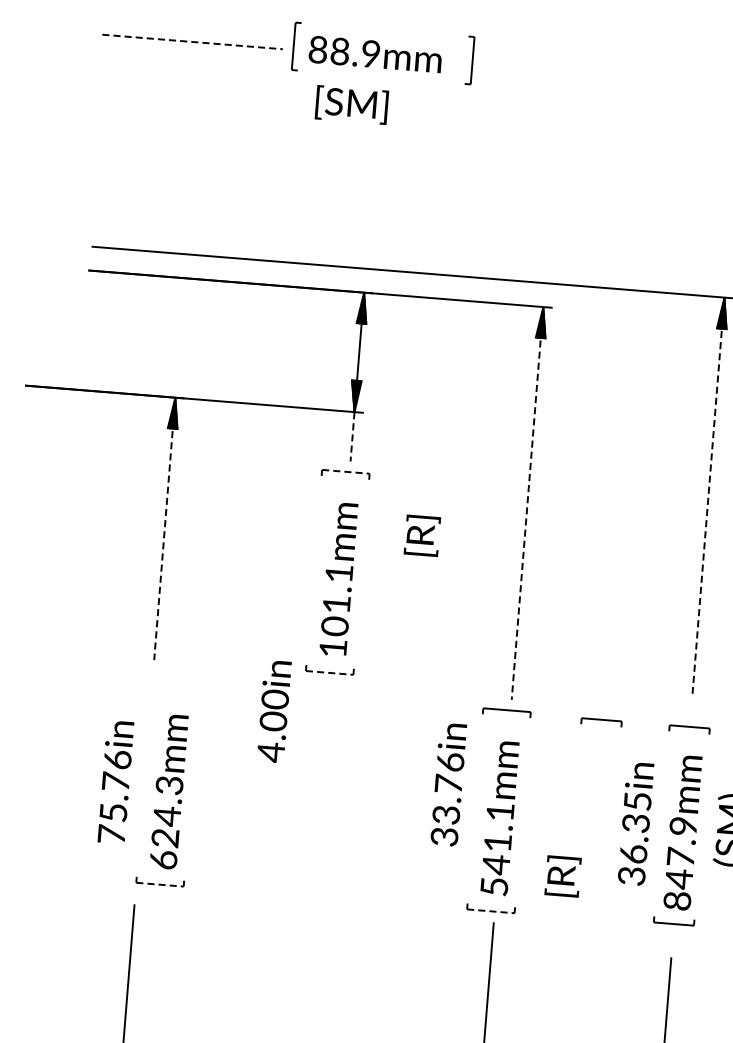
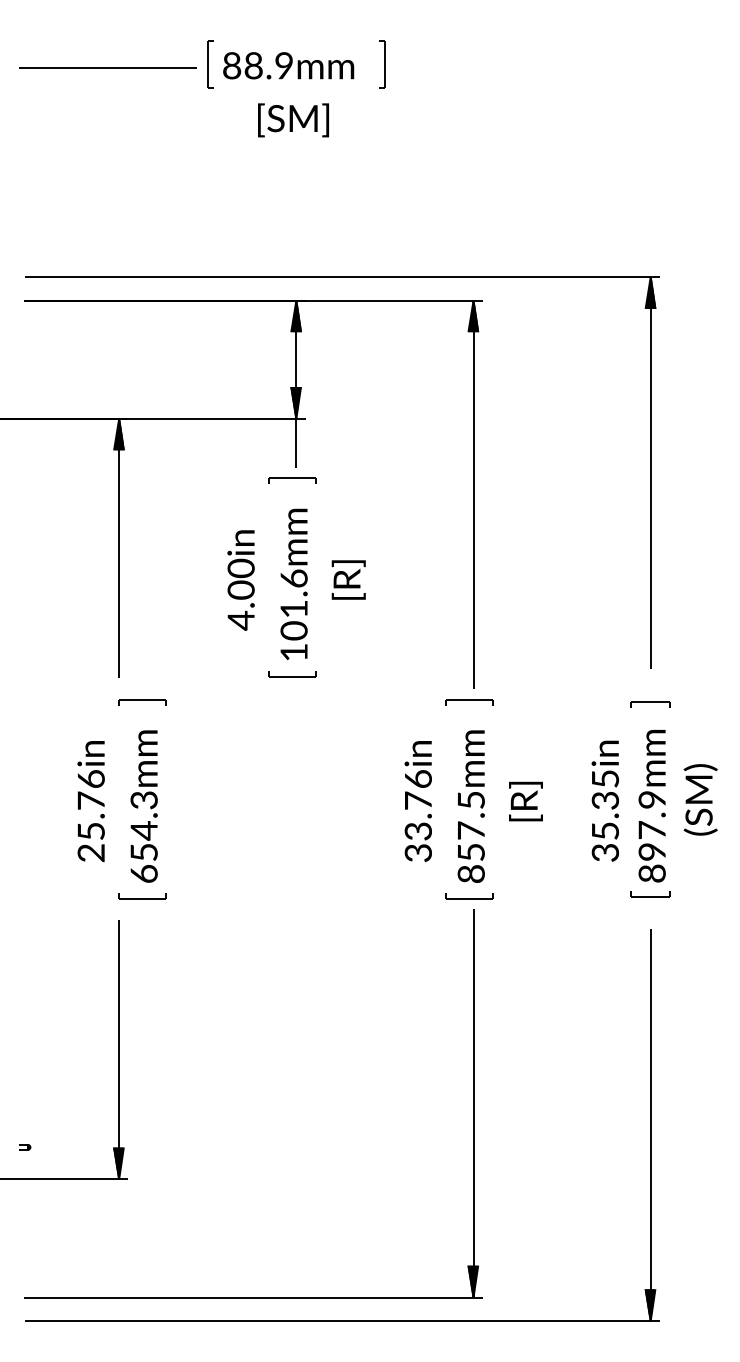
line: (193, 42) -> (108, 68), dashed -> solid
text: (351, 105) -> (293, 120), moved
line: (352, 437) -> (296, 443), dashed -> solid
line: (346, 472) -> (293, 478), dashed -> solid
line: (708, 495) -> (650, 472), dashed -> solid
line: (527, 504) -> (473, 495), dashed -> solid
line: (165, 528) -> (119, 548), dashed -> solid
text: (422, 535) -> (348, 579), moved
text: (338, 573) -> (293, 578), 101.1mm -> 101.6mm
line: (330, 673) -> (293, 677), dashed -> solid
part: (175, 686) -> (142, 702), added
text: (273, 711) -> (240, 580), moved
part: (601, 722) -> (563, 704), removed
text: (447, 784) -> (417, 801), moved
text: (111, 833) -> (90, 852), 75.76in -> 25.76in
text: (164, 838) -> (143, 852), 624.3mm -> 654.3mm
text: (496, 849) -> (470, 837), 541.1mm -> 857.5mm
text: (633, 853) -> (605, 830), 36.35in -> 35.35in
text: (562, 876) -> (525, 801), moved
text: (678, 879) -> (651, 852), 847.9mm -> 897.9mm
line: (160, 884) -> (143, 898), dashed -> solid
line: (491, 911) -> (470, 898), dashed -> solid

